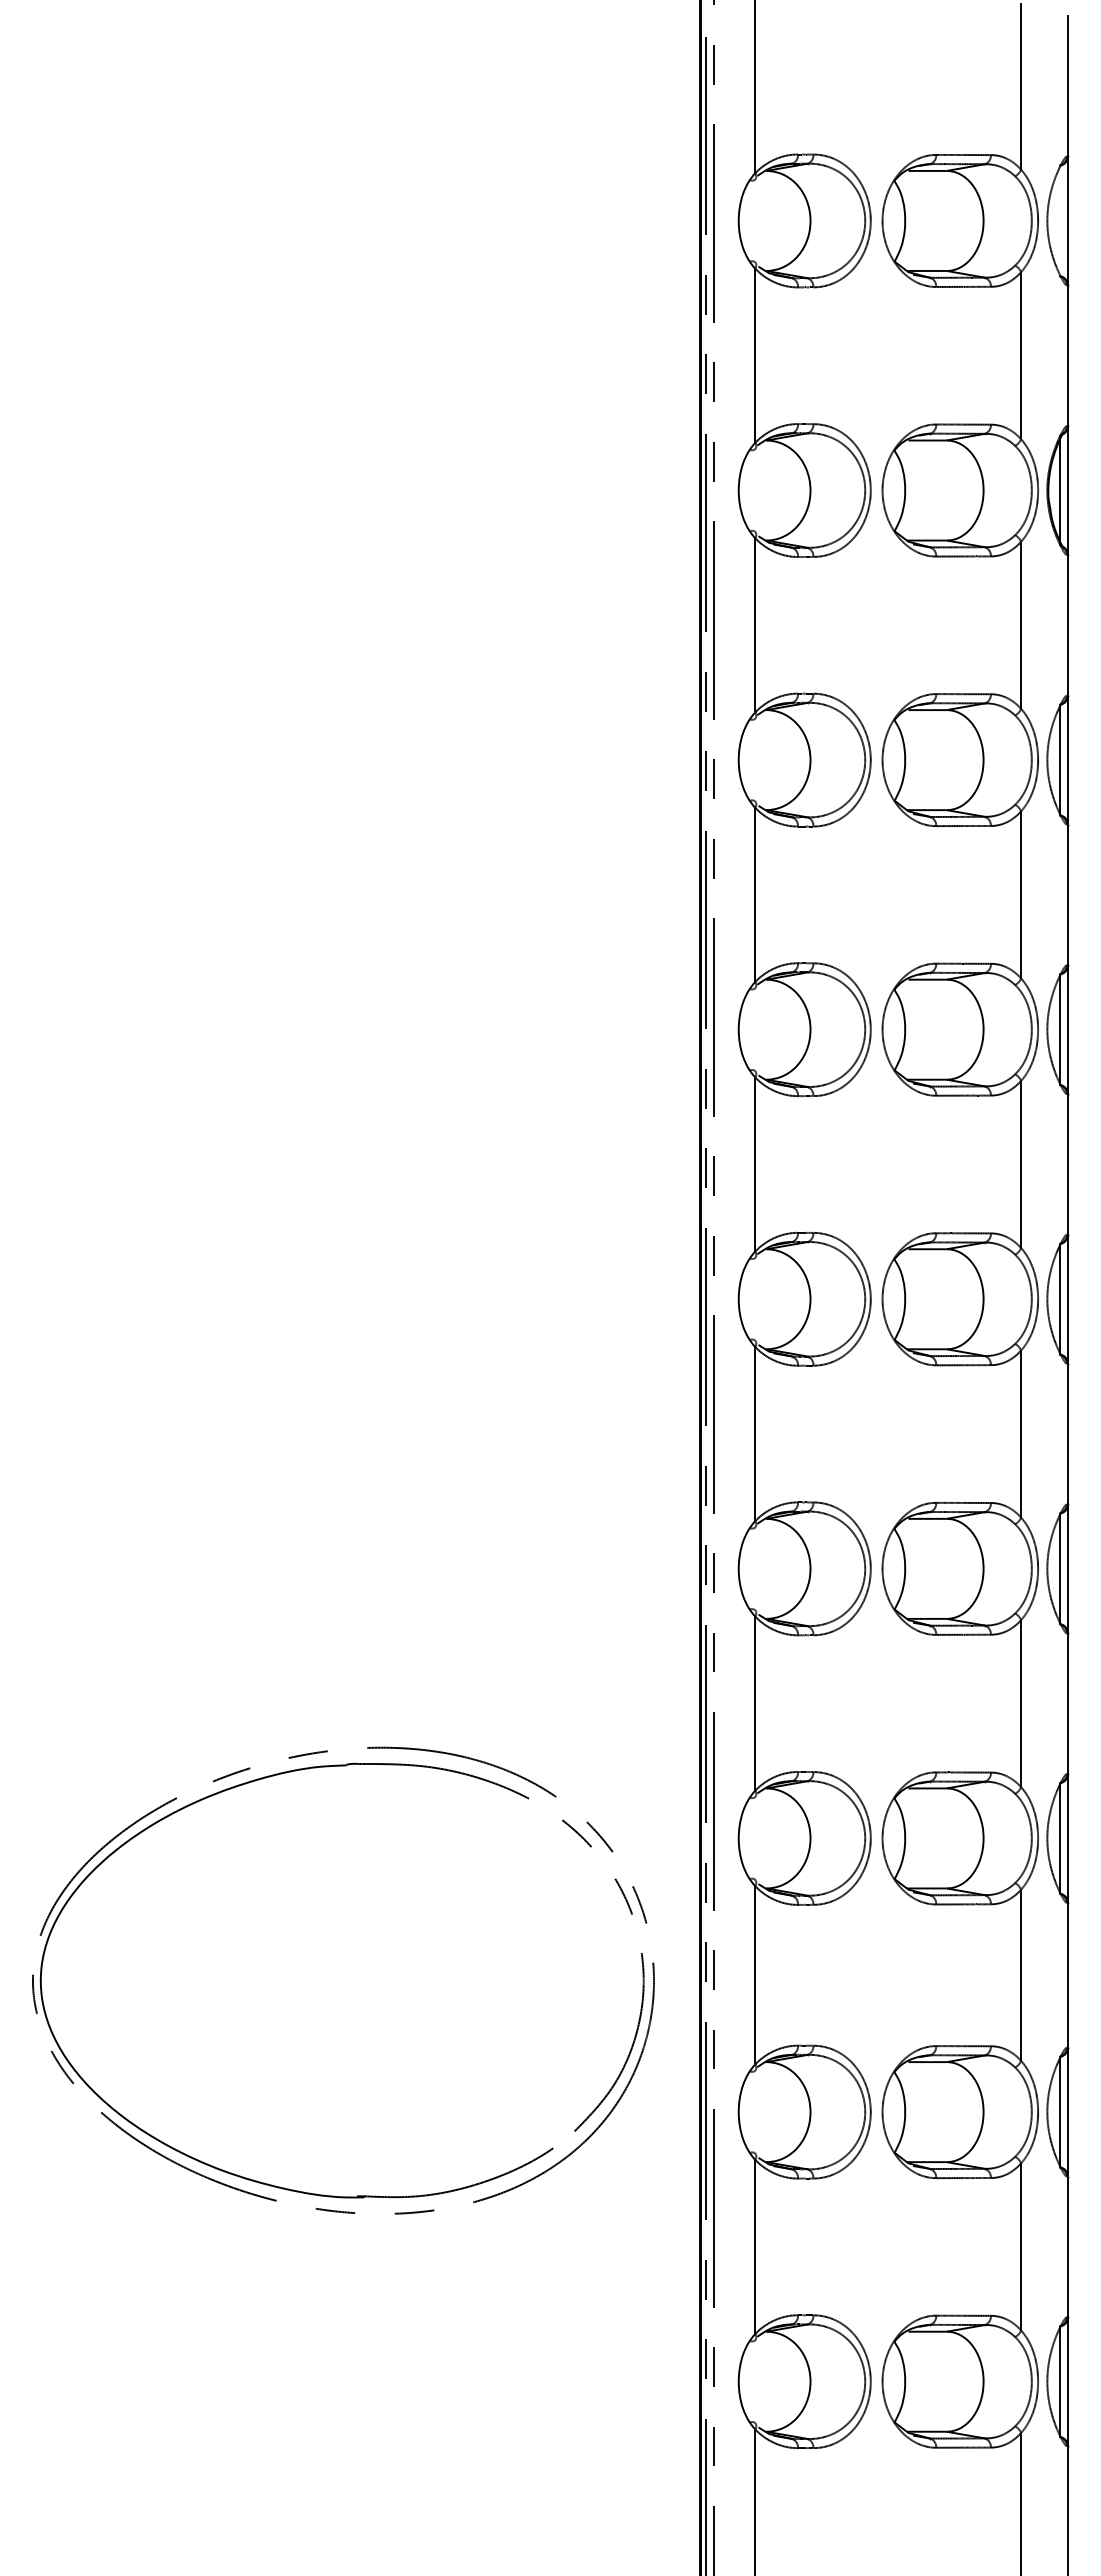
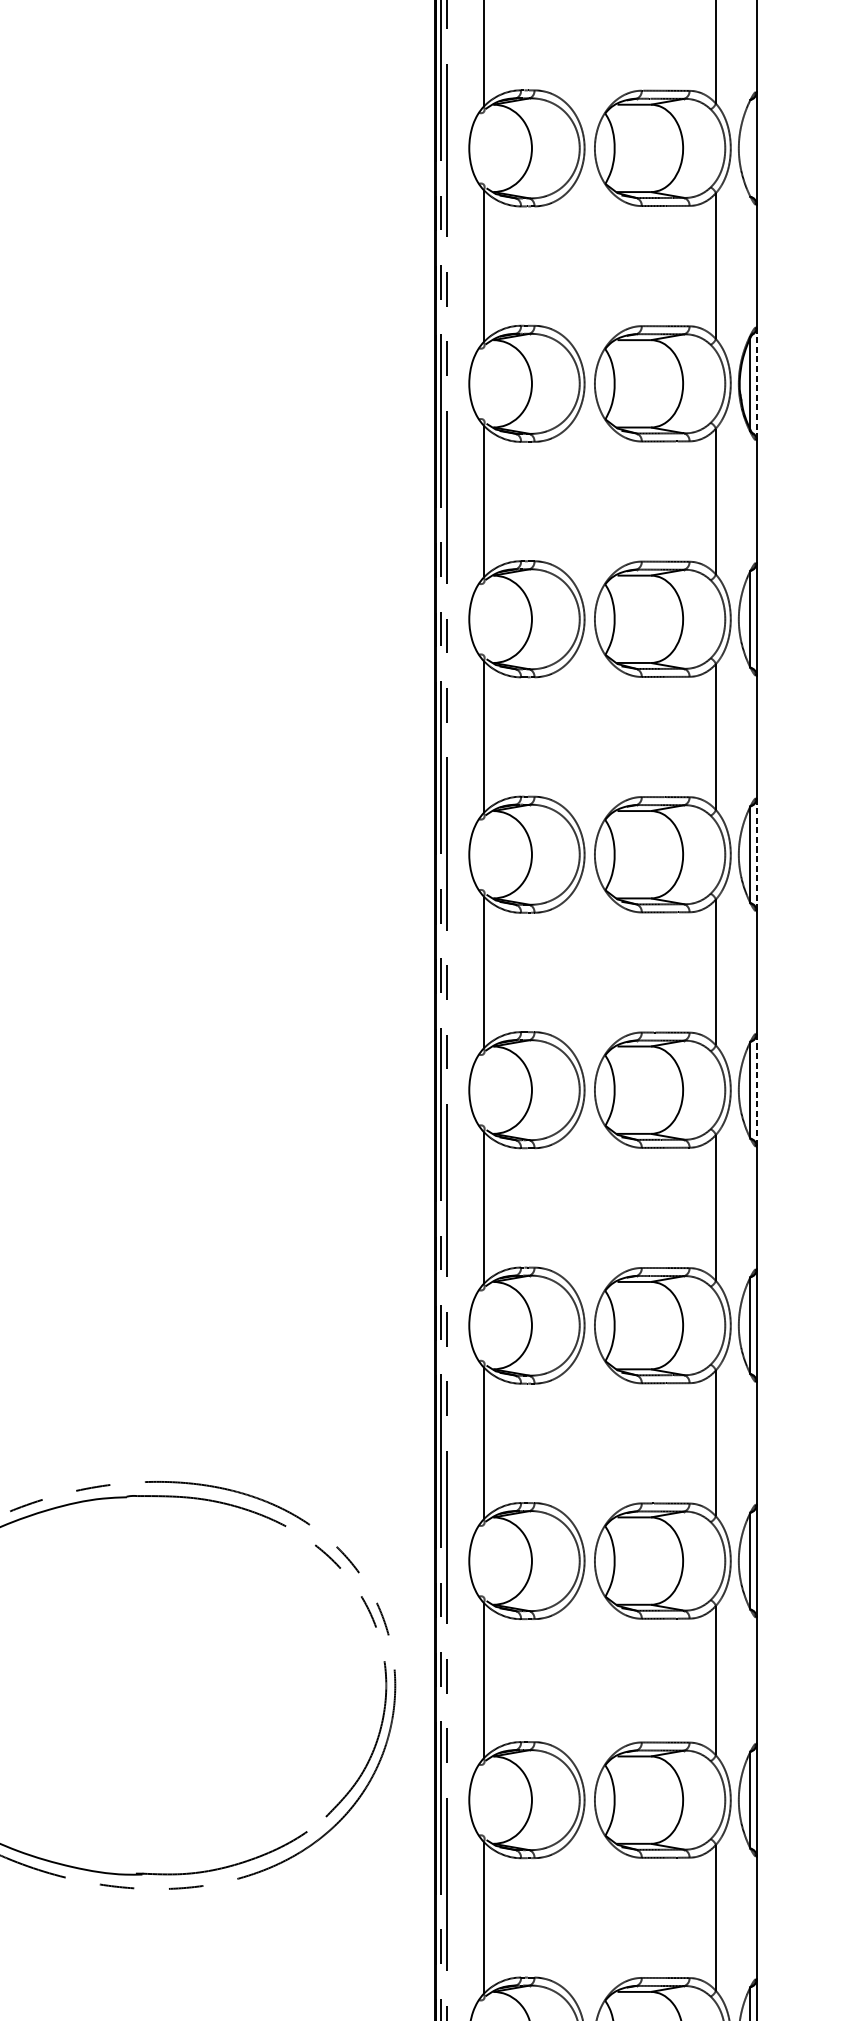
line: (1068, 490) -> (757, 383), solid -> dashed
line: (1068, 1030) -> (757, 855), solid -> dashed
line: (1068, 1299) -> (757, 1090), solid -> dashed

